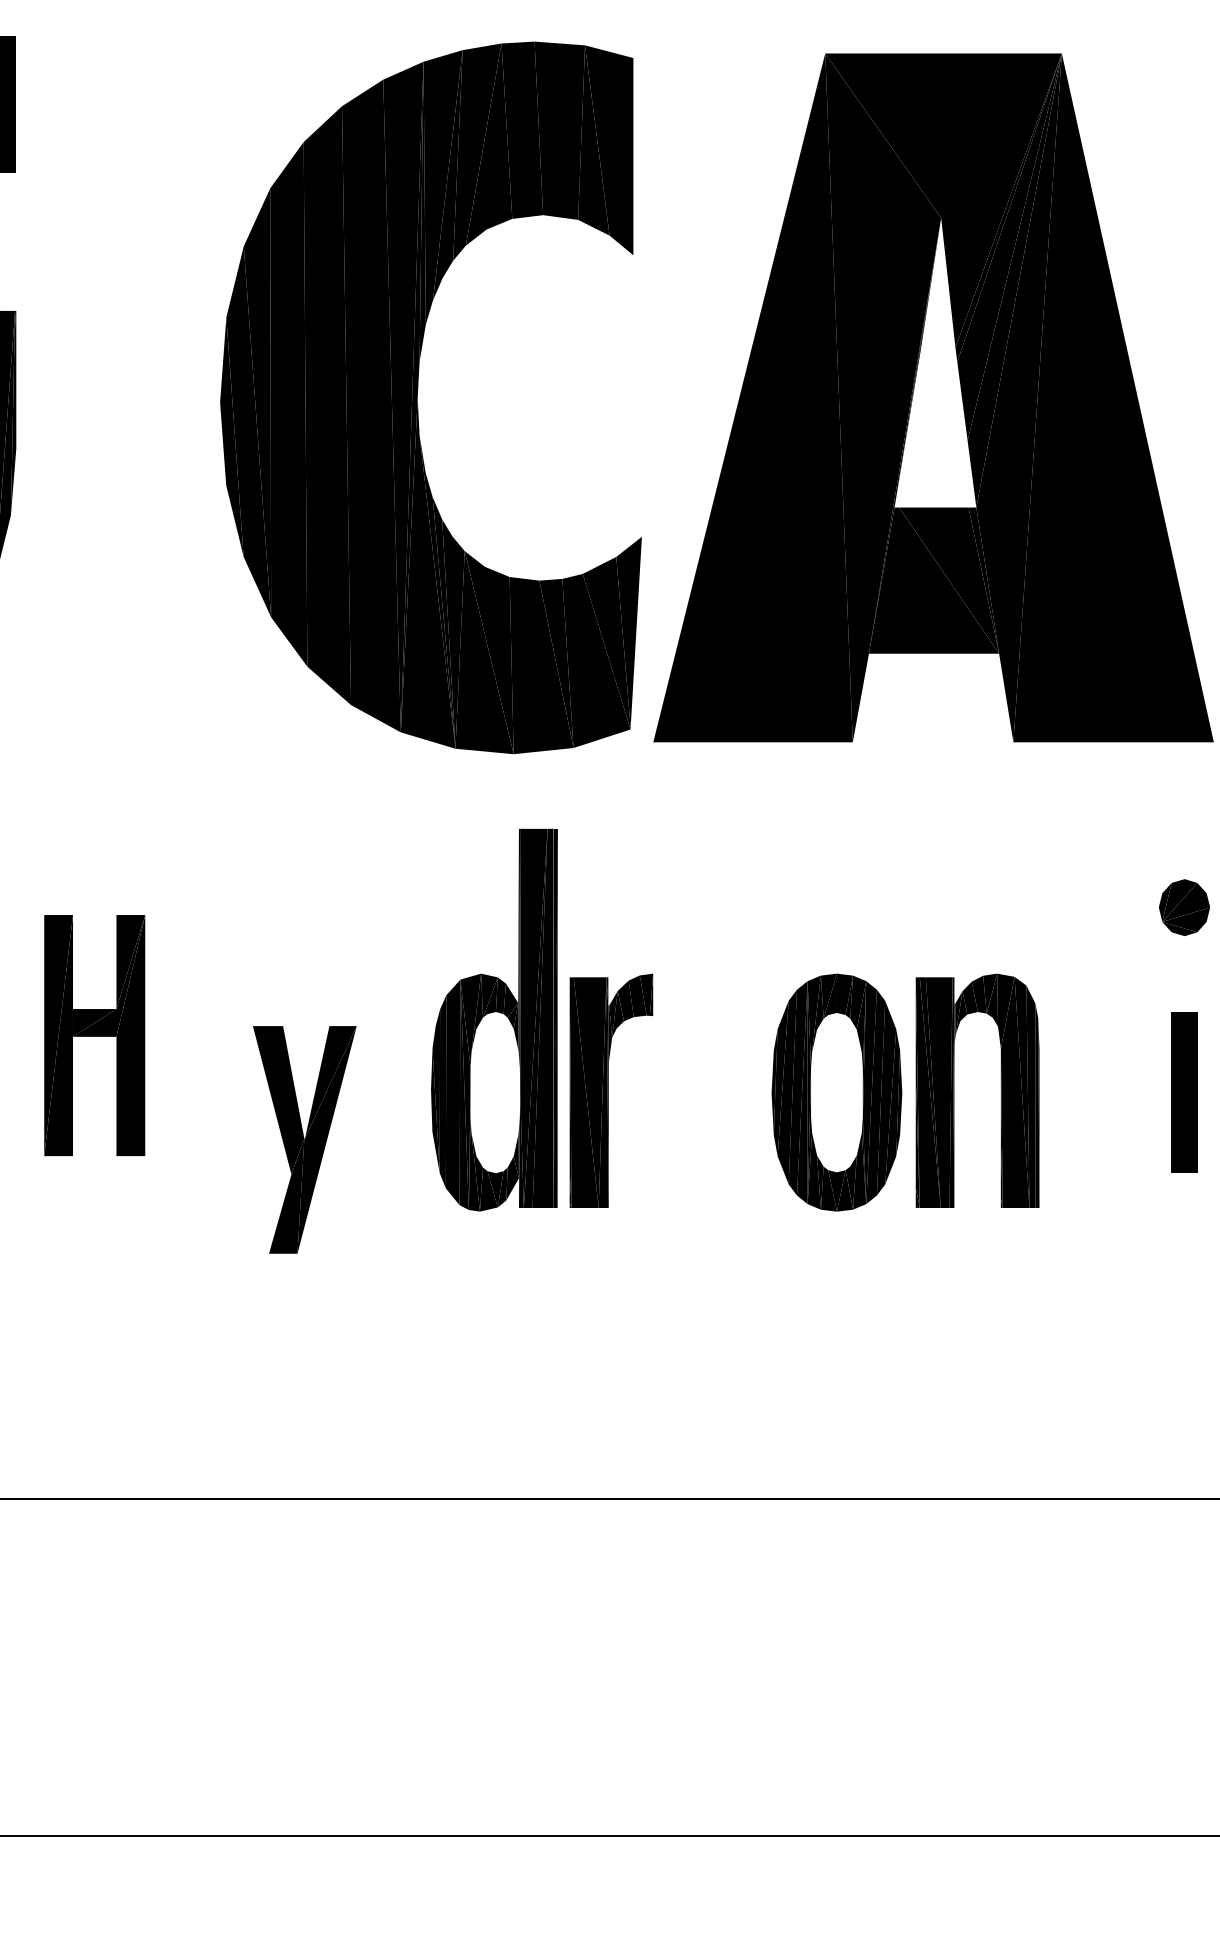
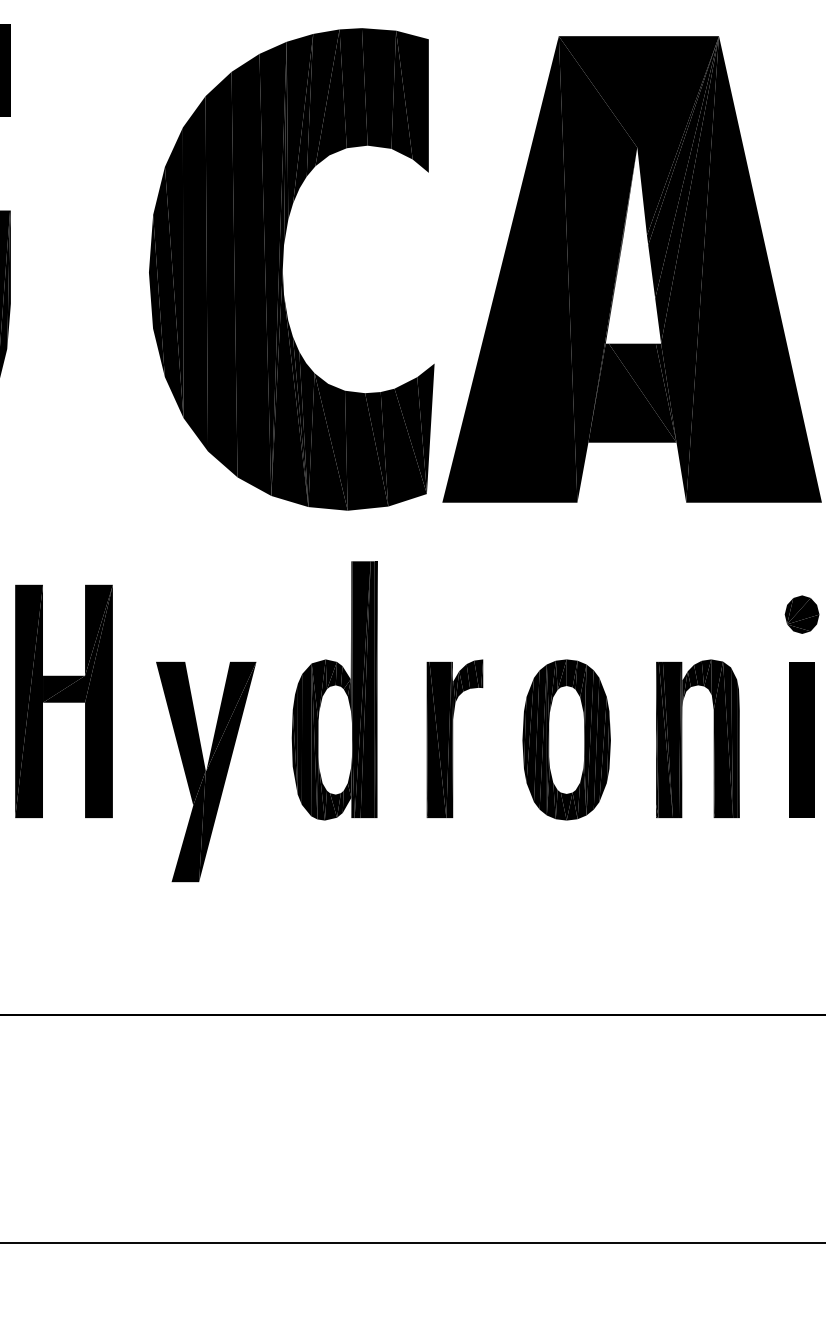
part: (93, 1034) -> (63, 700), size x1.43
part: (610, 1090) -> (454, 738), moved
part: (954, 1090) -> (682, 738), moved
part: (1183, 1091) -> (801, 739), size x1.43
part: (305, 1139) -> (206, 771), size x1.43

